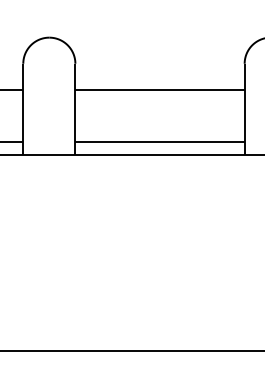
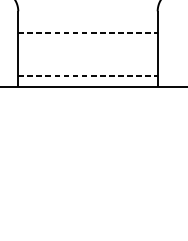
line: (160, 89) -> (88, 32), solid -> dashed
line: (160, 142) -> (88, 76), solid -> dashed

